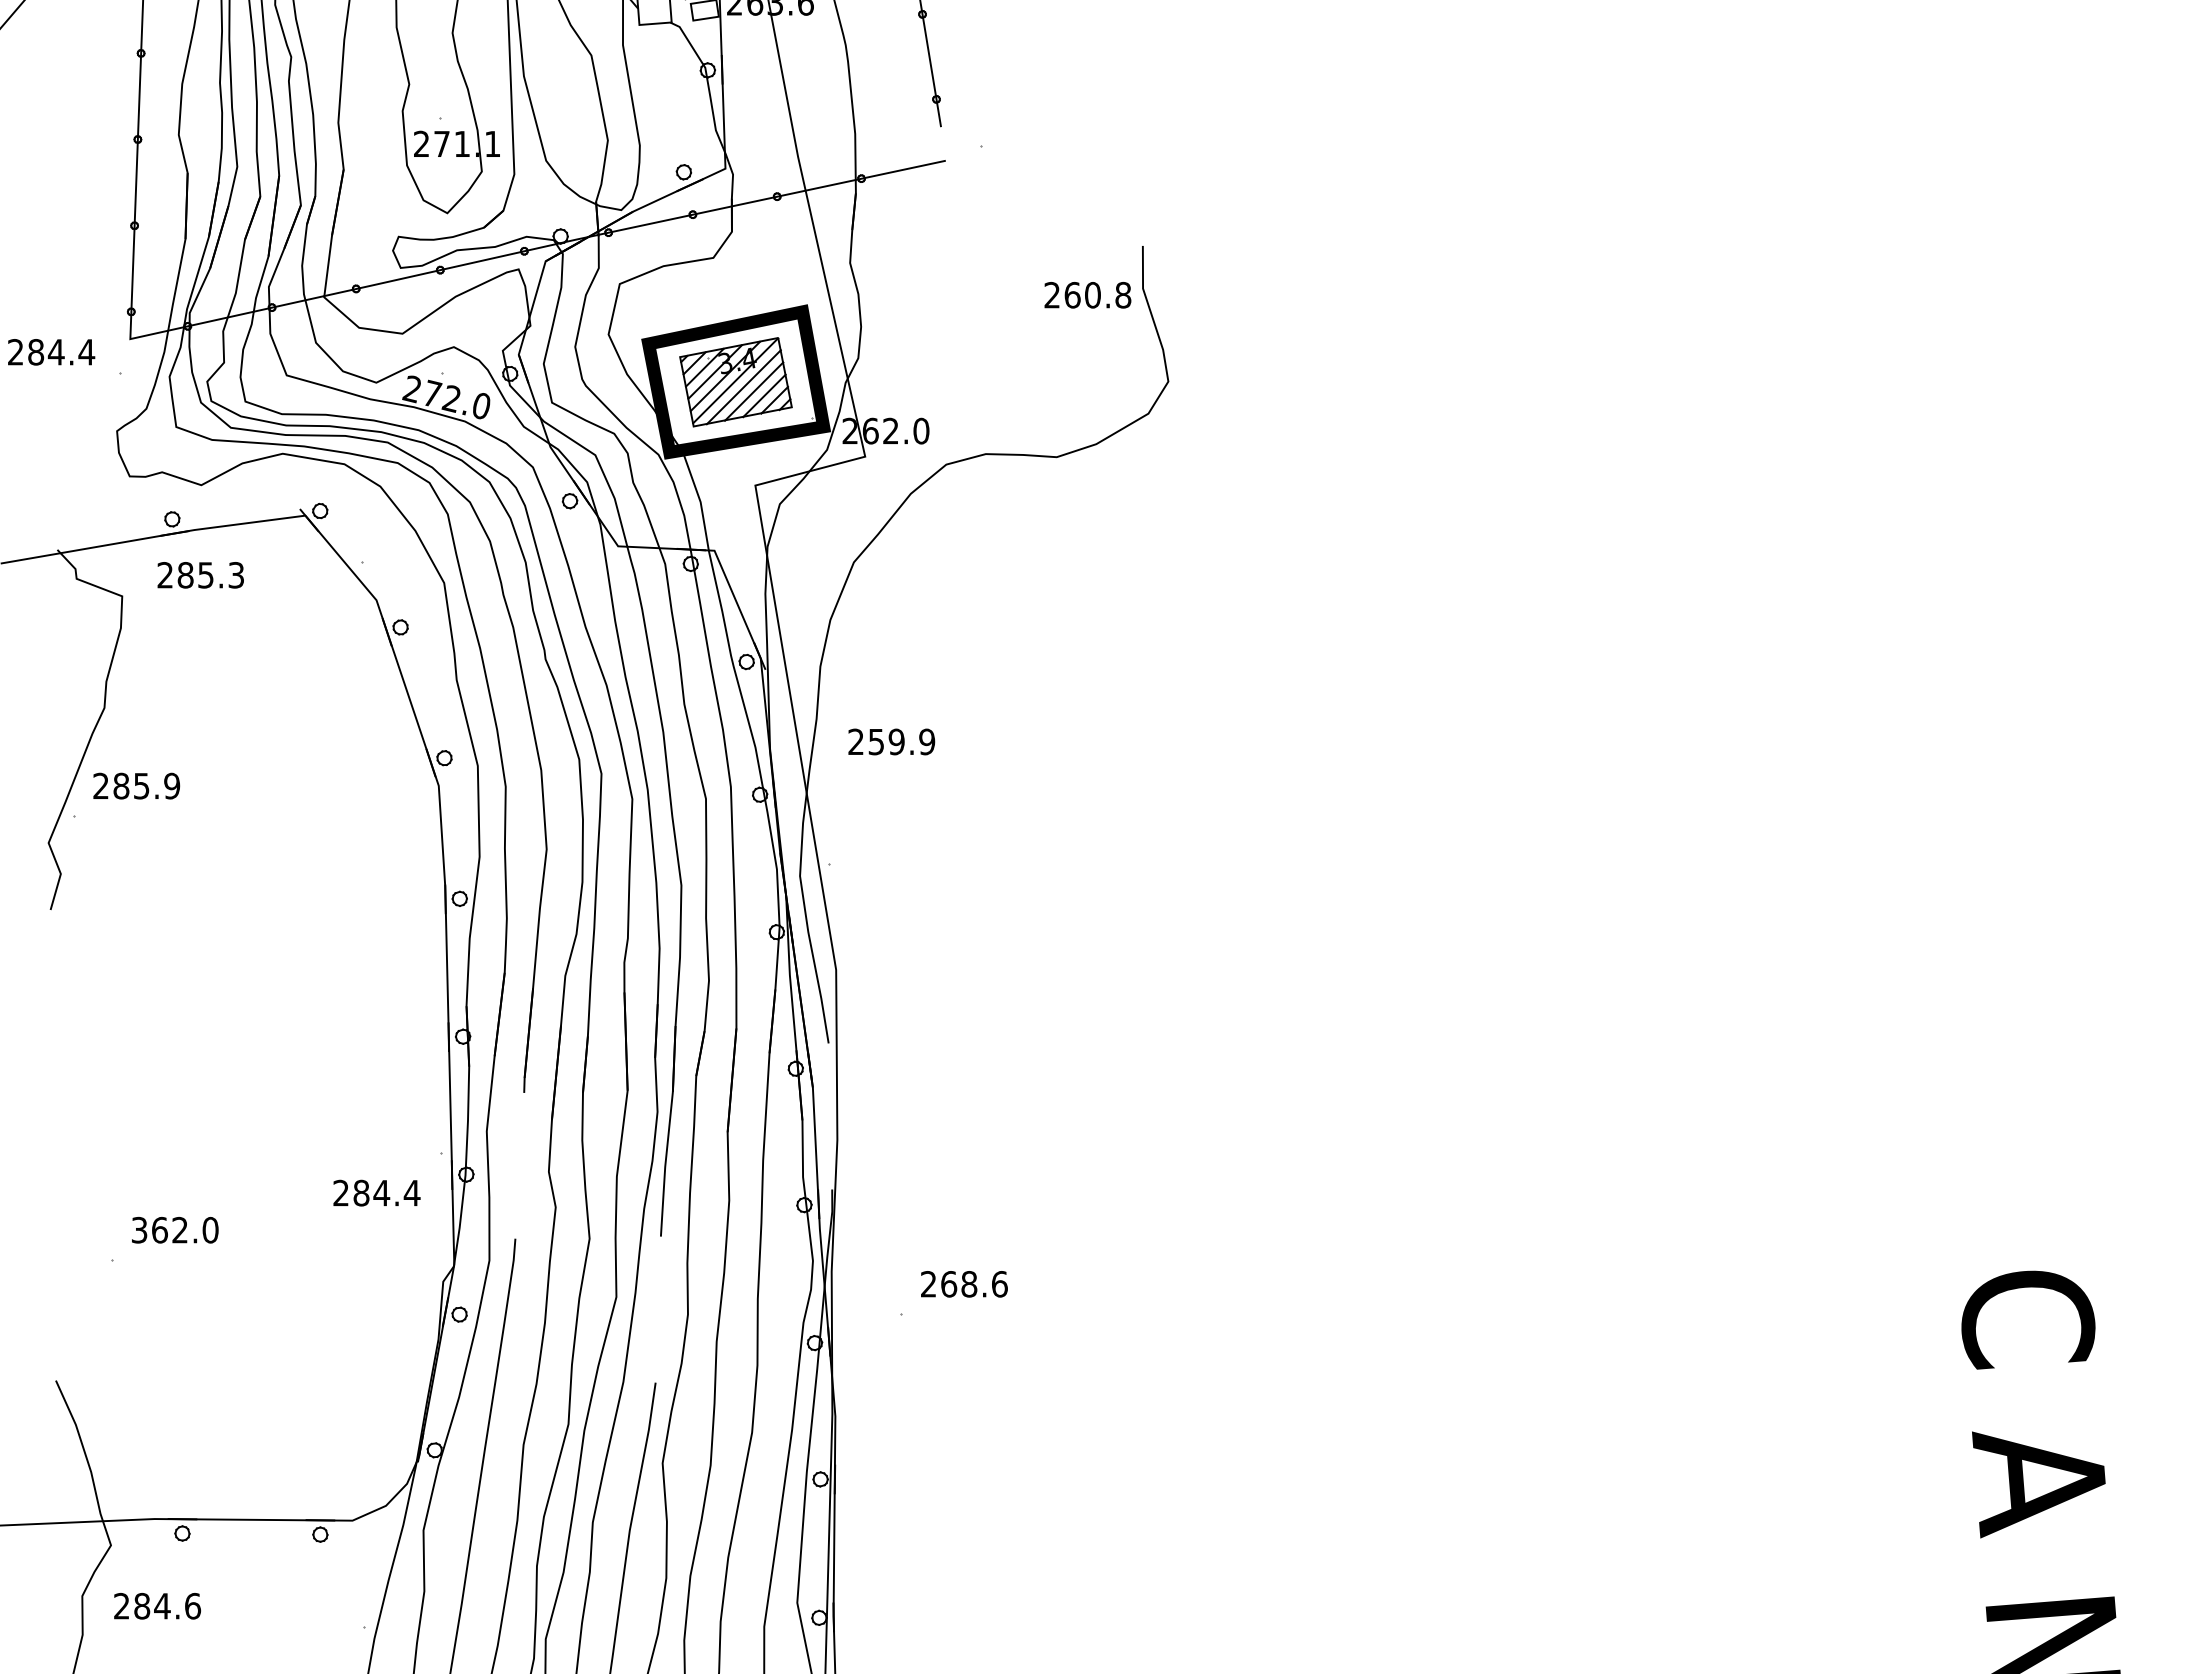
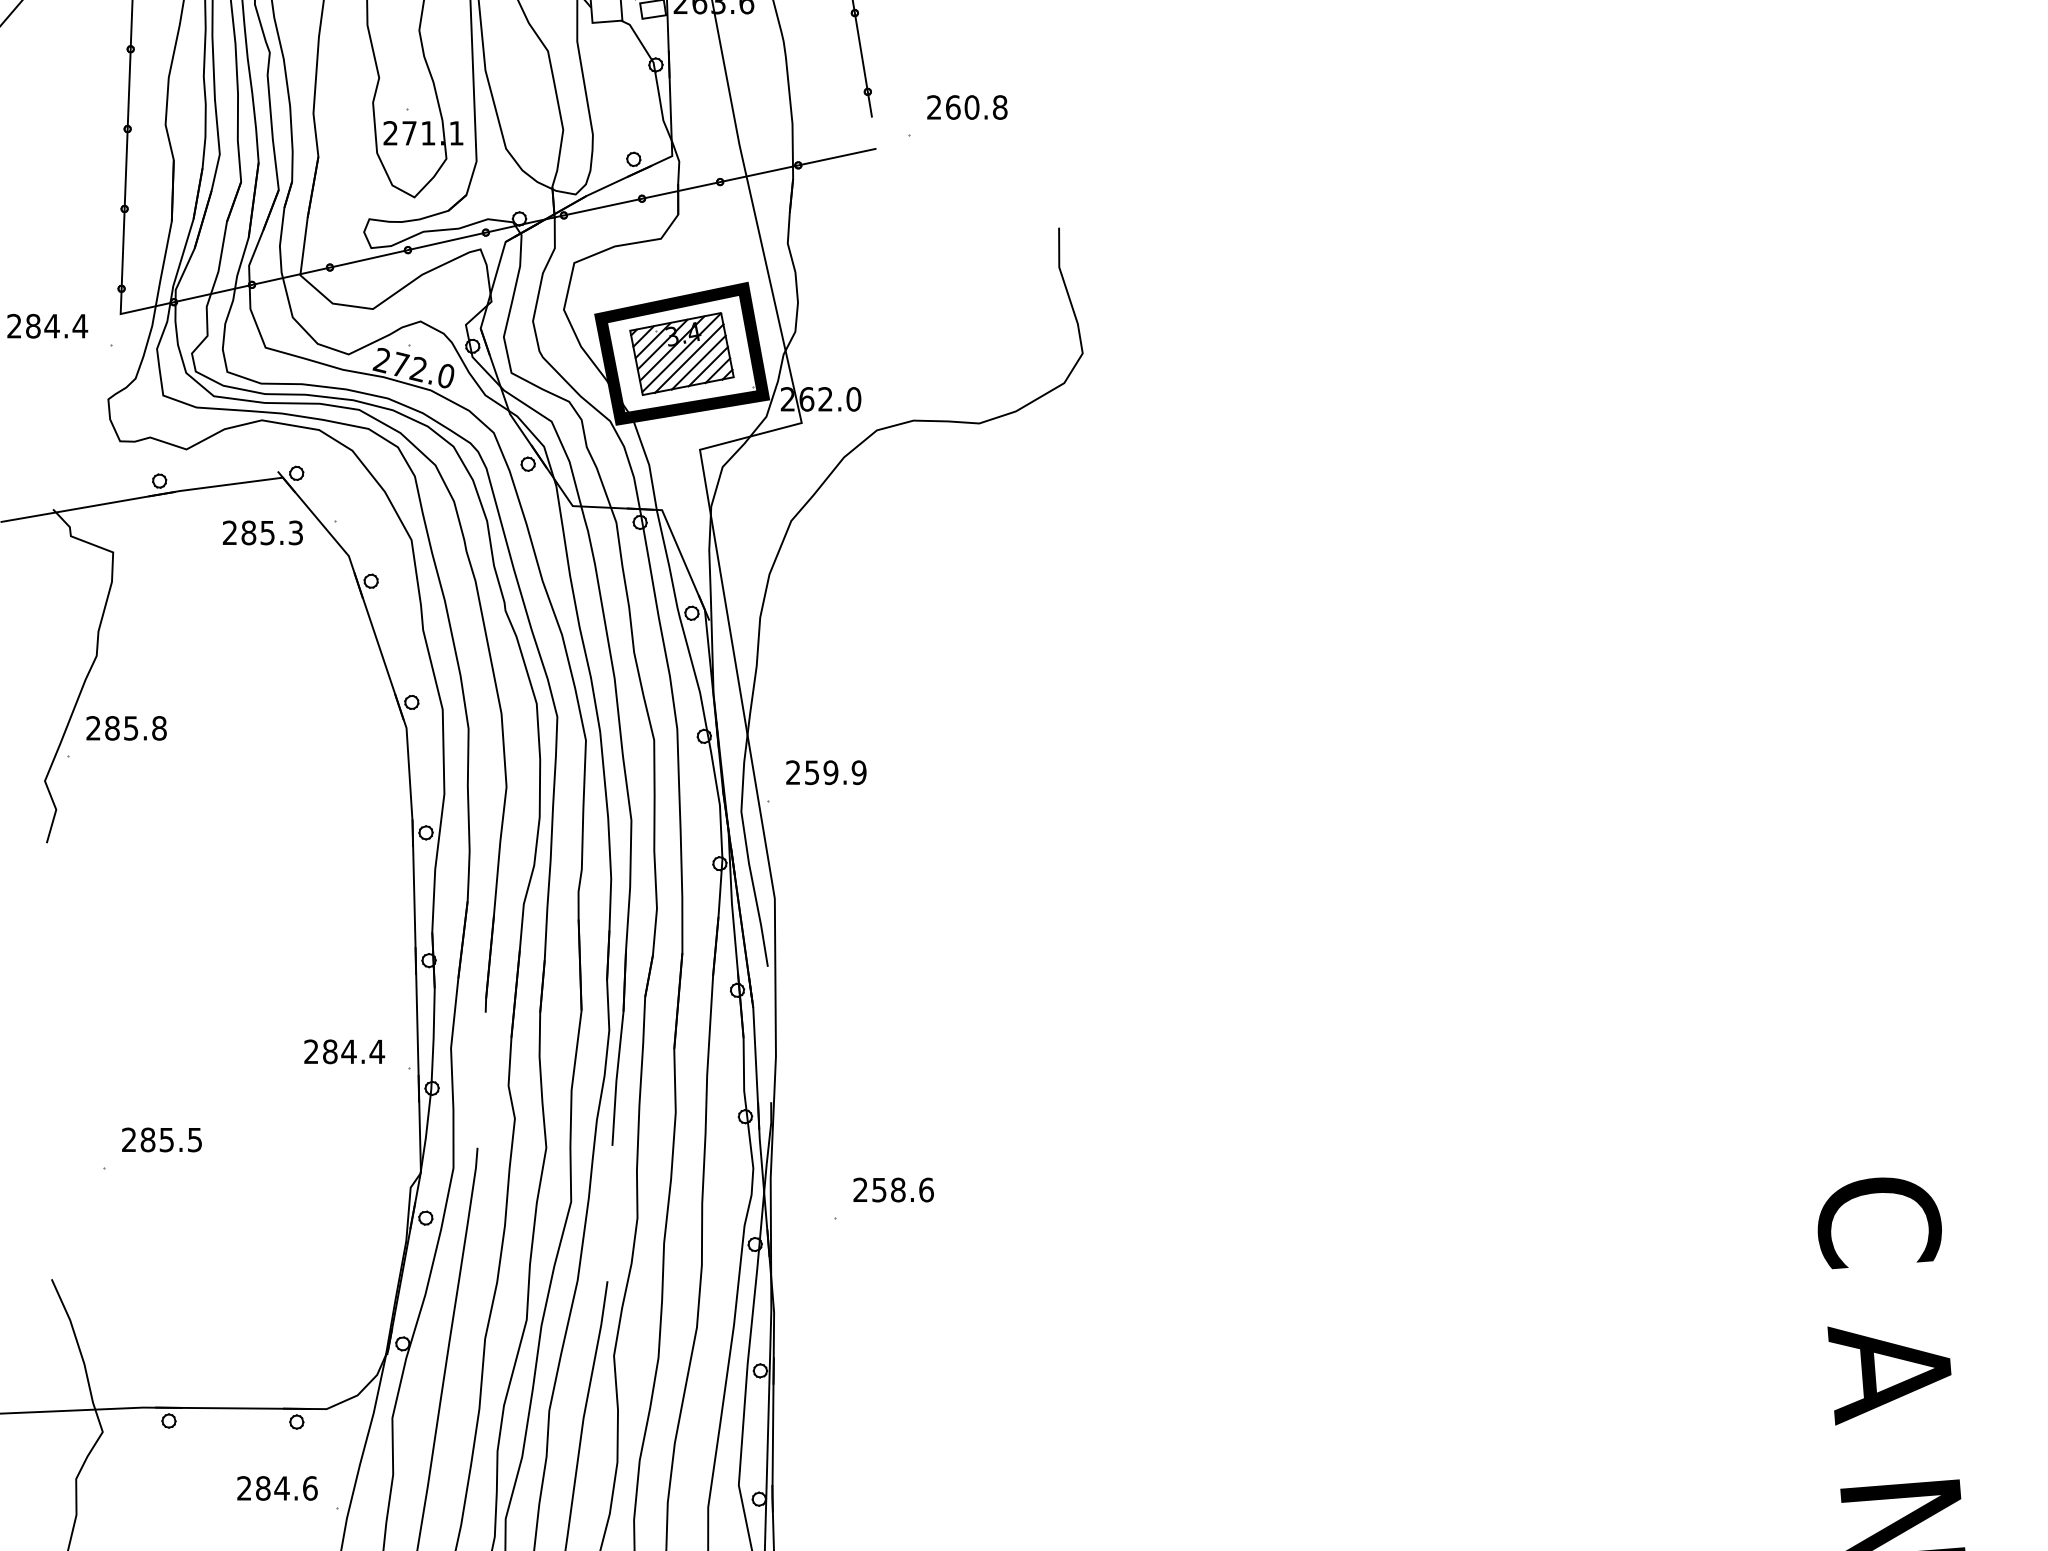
text: (1087, 295) -> (967, 107), moved
text: (200, 575) -> (262, 533), moved
text: (891, 741) -> (826, 772), moved
text: (172, 785) -> (159, 727), 285.9 -> 285.8
text: (376, 1192) -> (344, 1051), moved
text: (174, 1229) -> (161, 1139), 362.0 -> 285.5
text: (949, 1284) -> (879, 1190), 268.6 -> 258.6
text: (157, 1606) -> (277, 1488), moved

